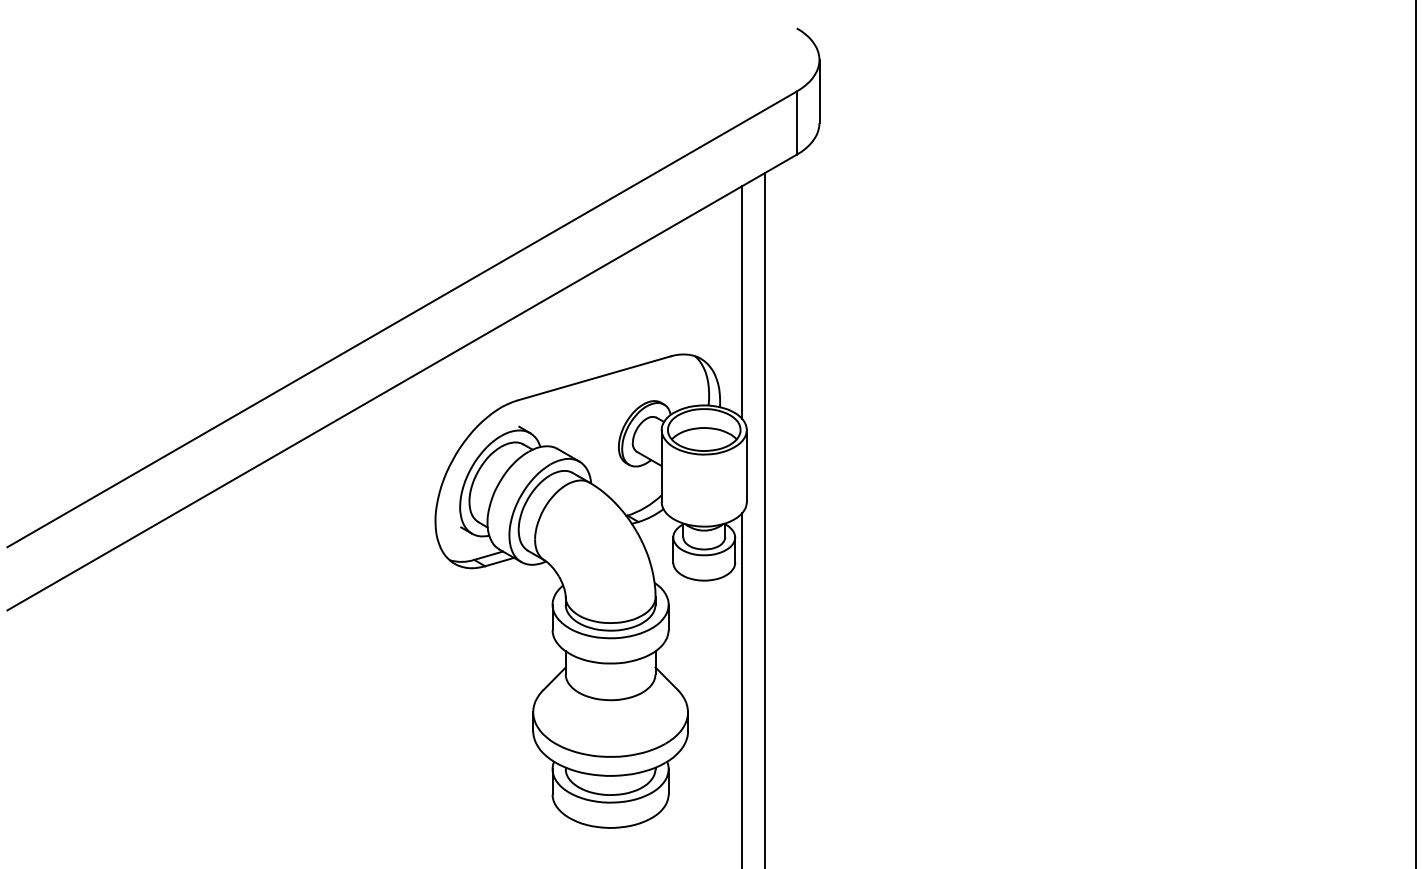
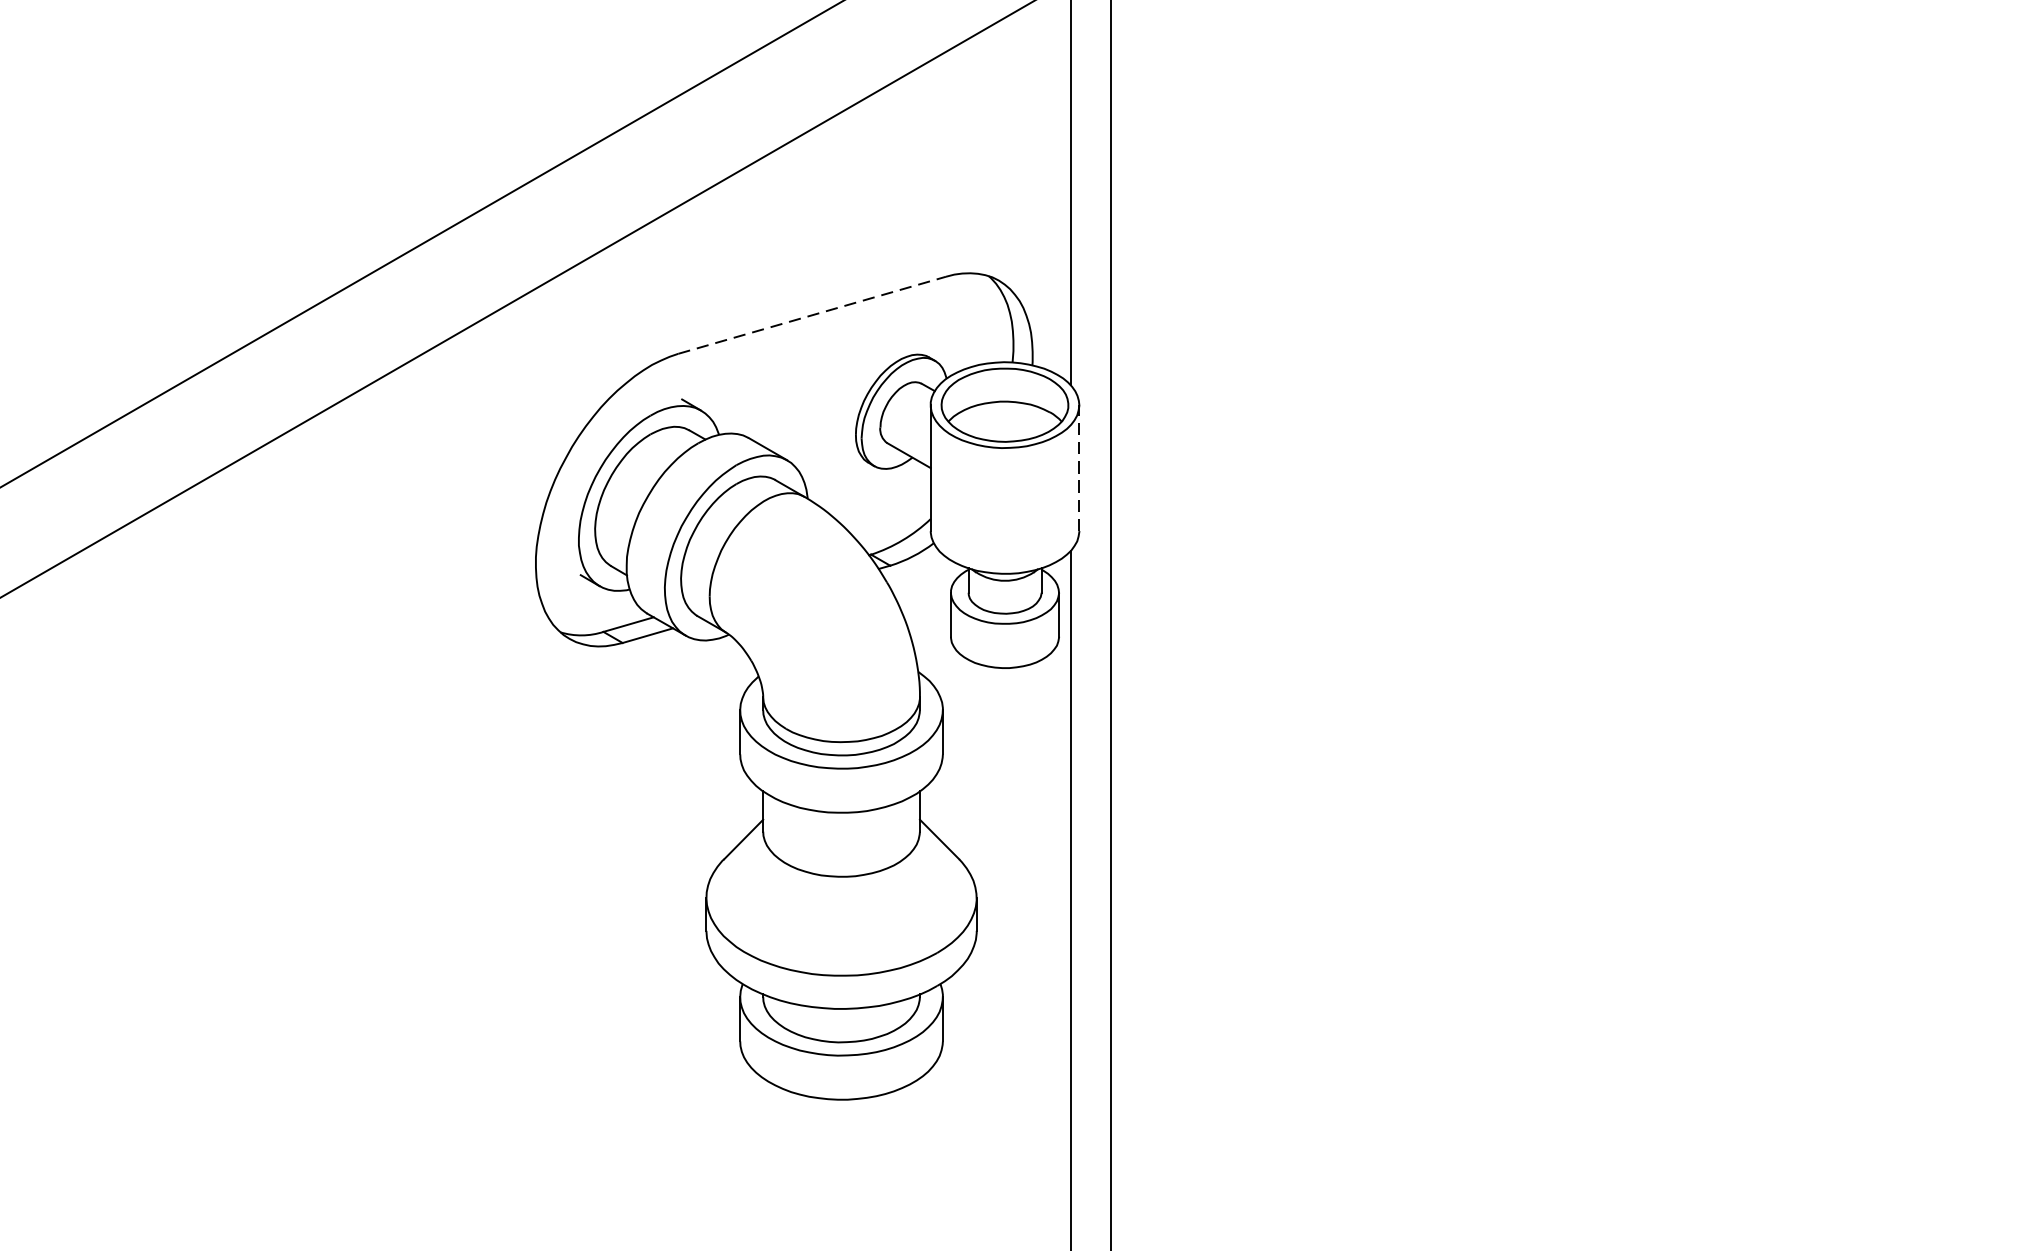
line: (593, 378) -> (811, 315), solid -> dashed
line: (746, 465) -> (1078, 467), solid -> dashed

